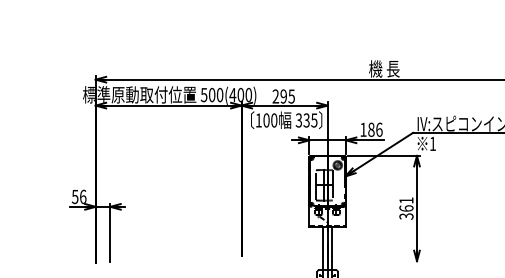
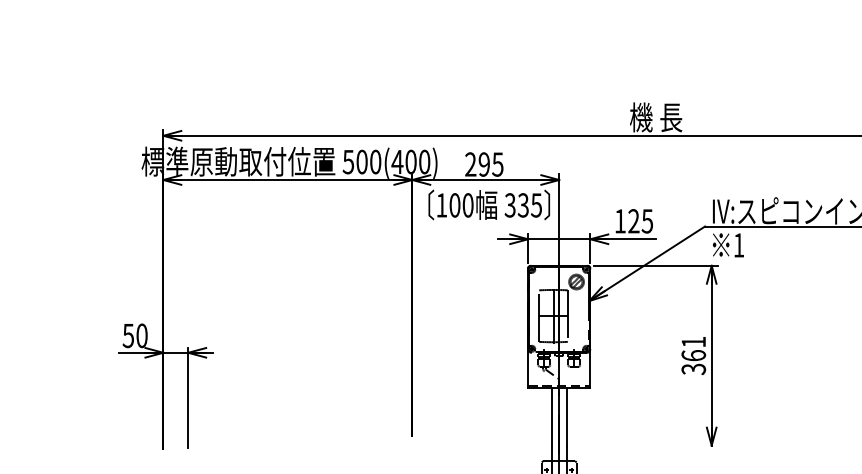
text: (375, 129) -> (640, 220), 186 -> 125
text: (83, 196) -> (142, 335), 56 -> 50

